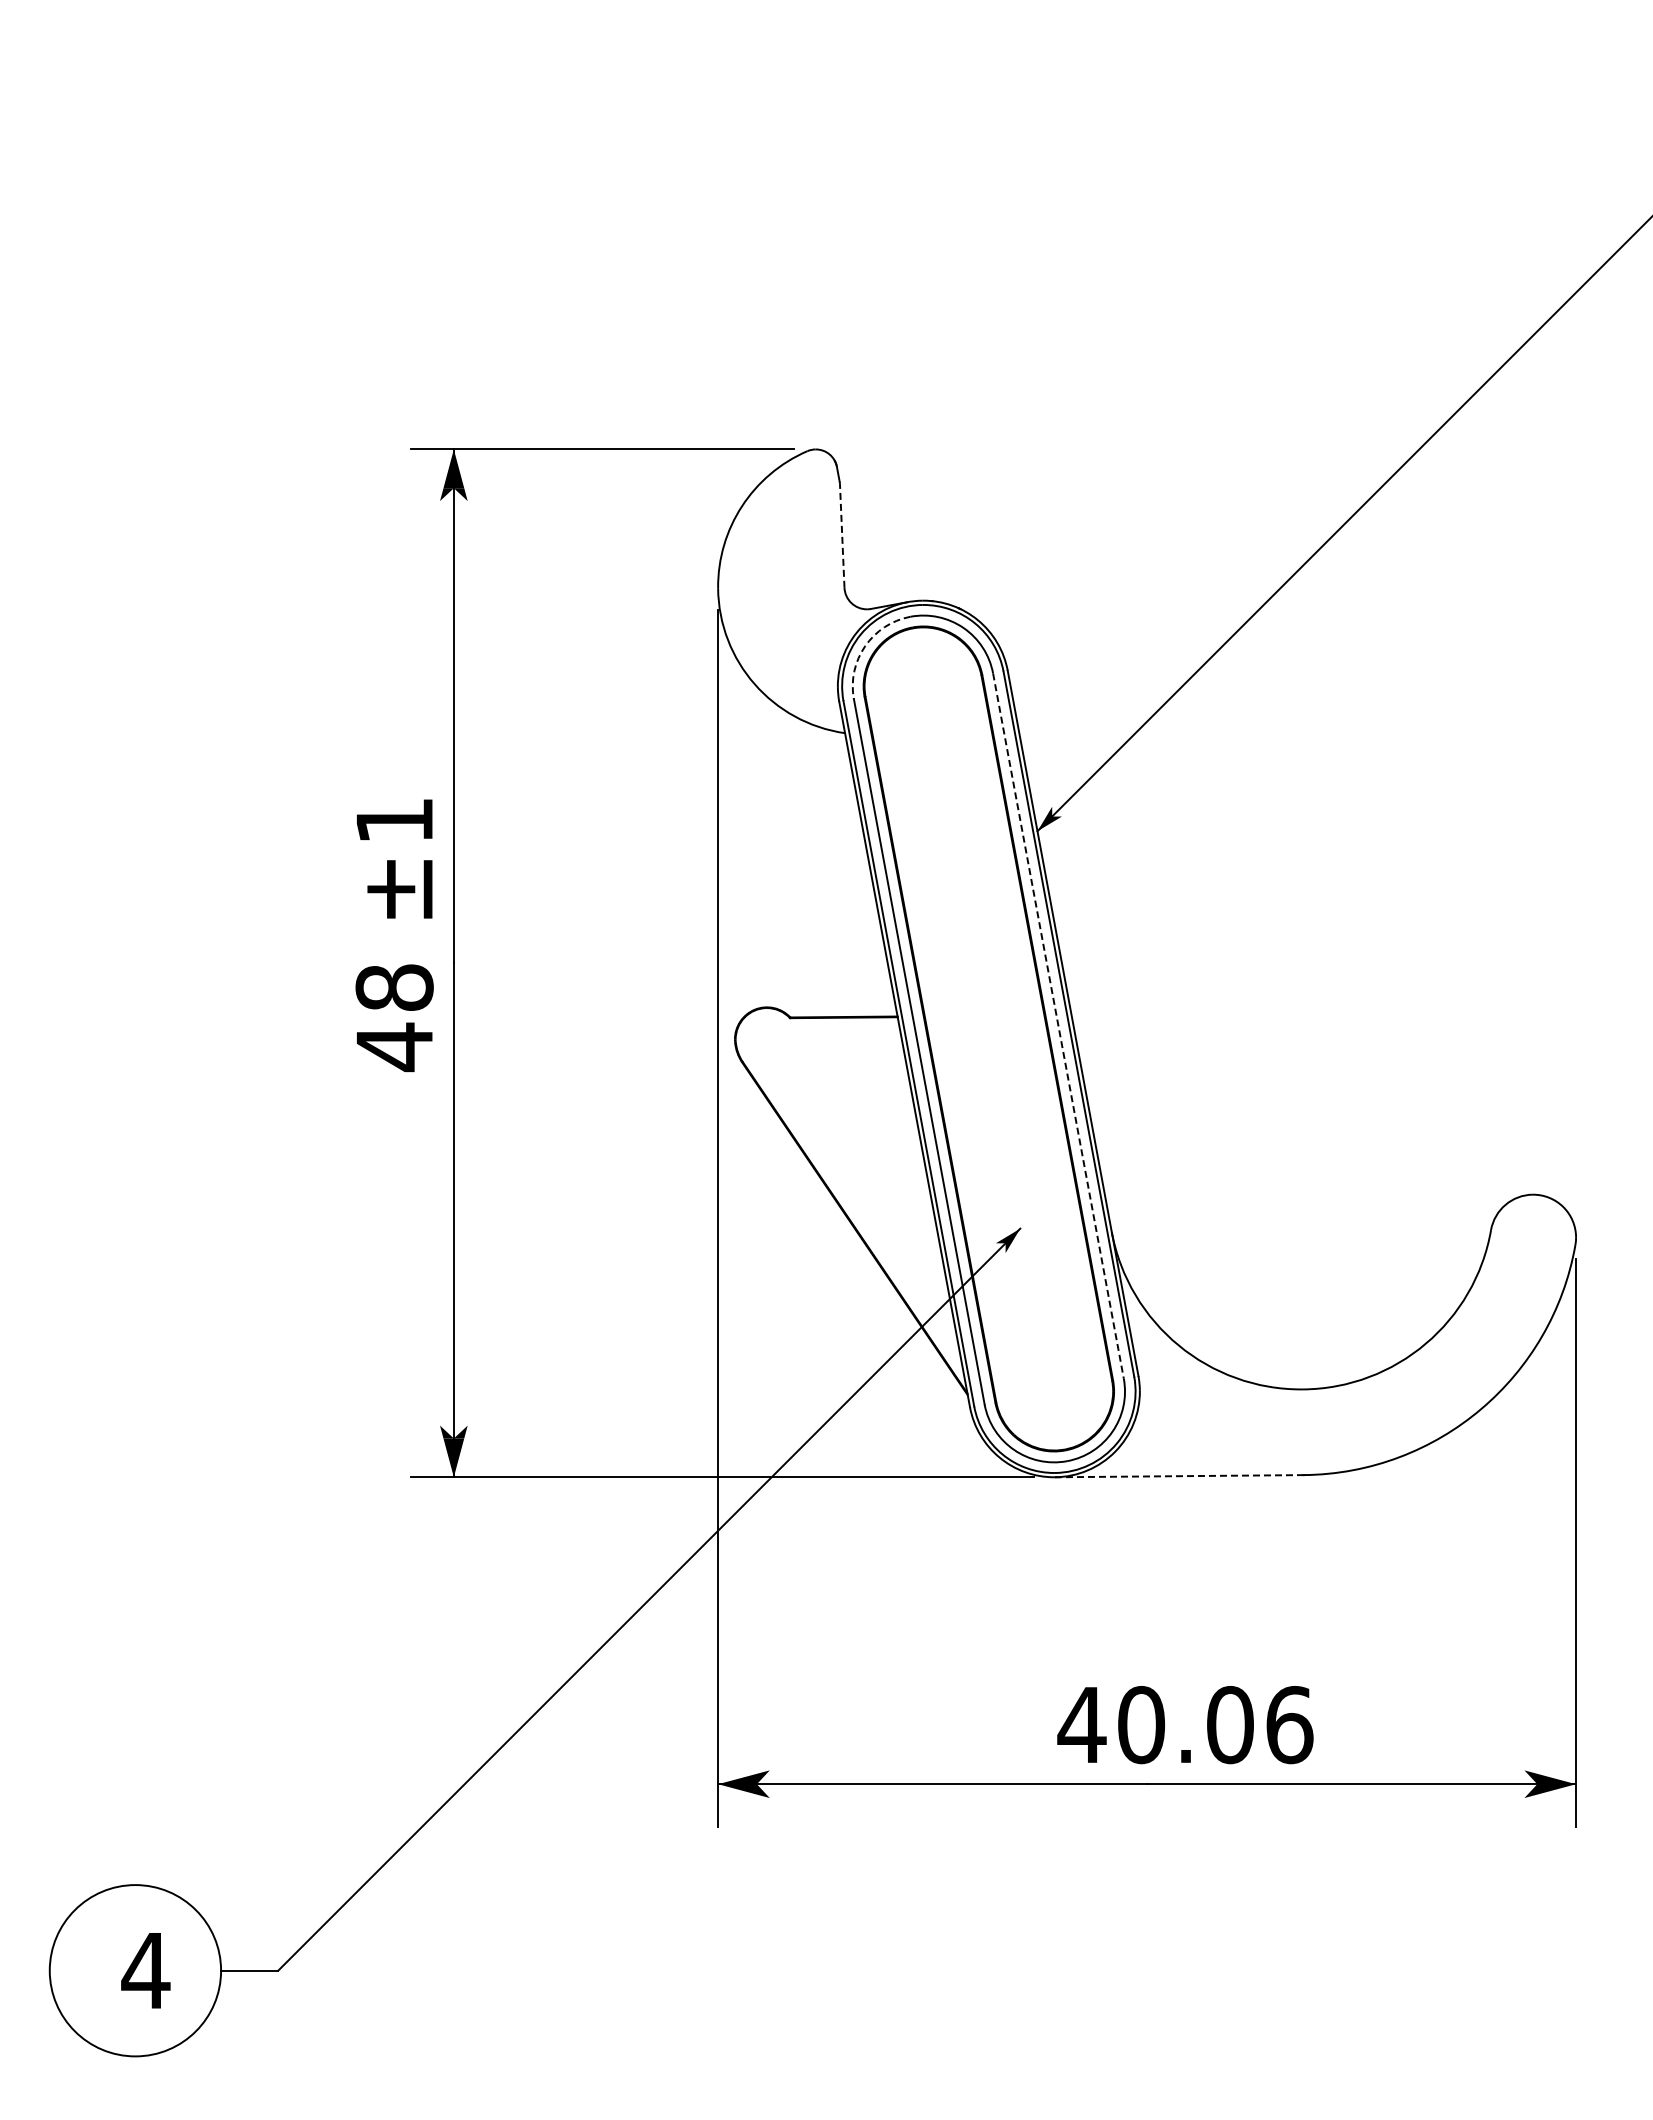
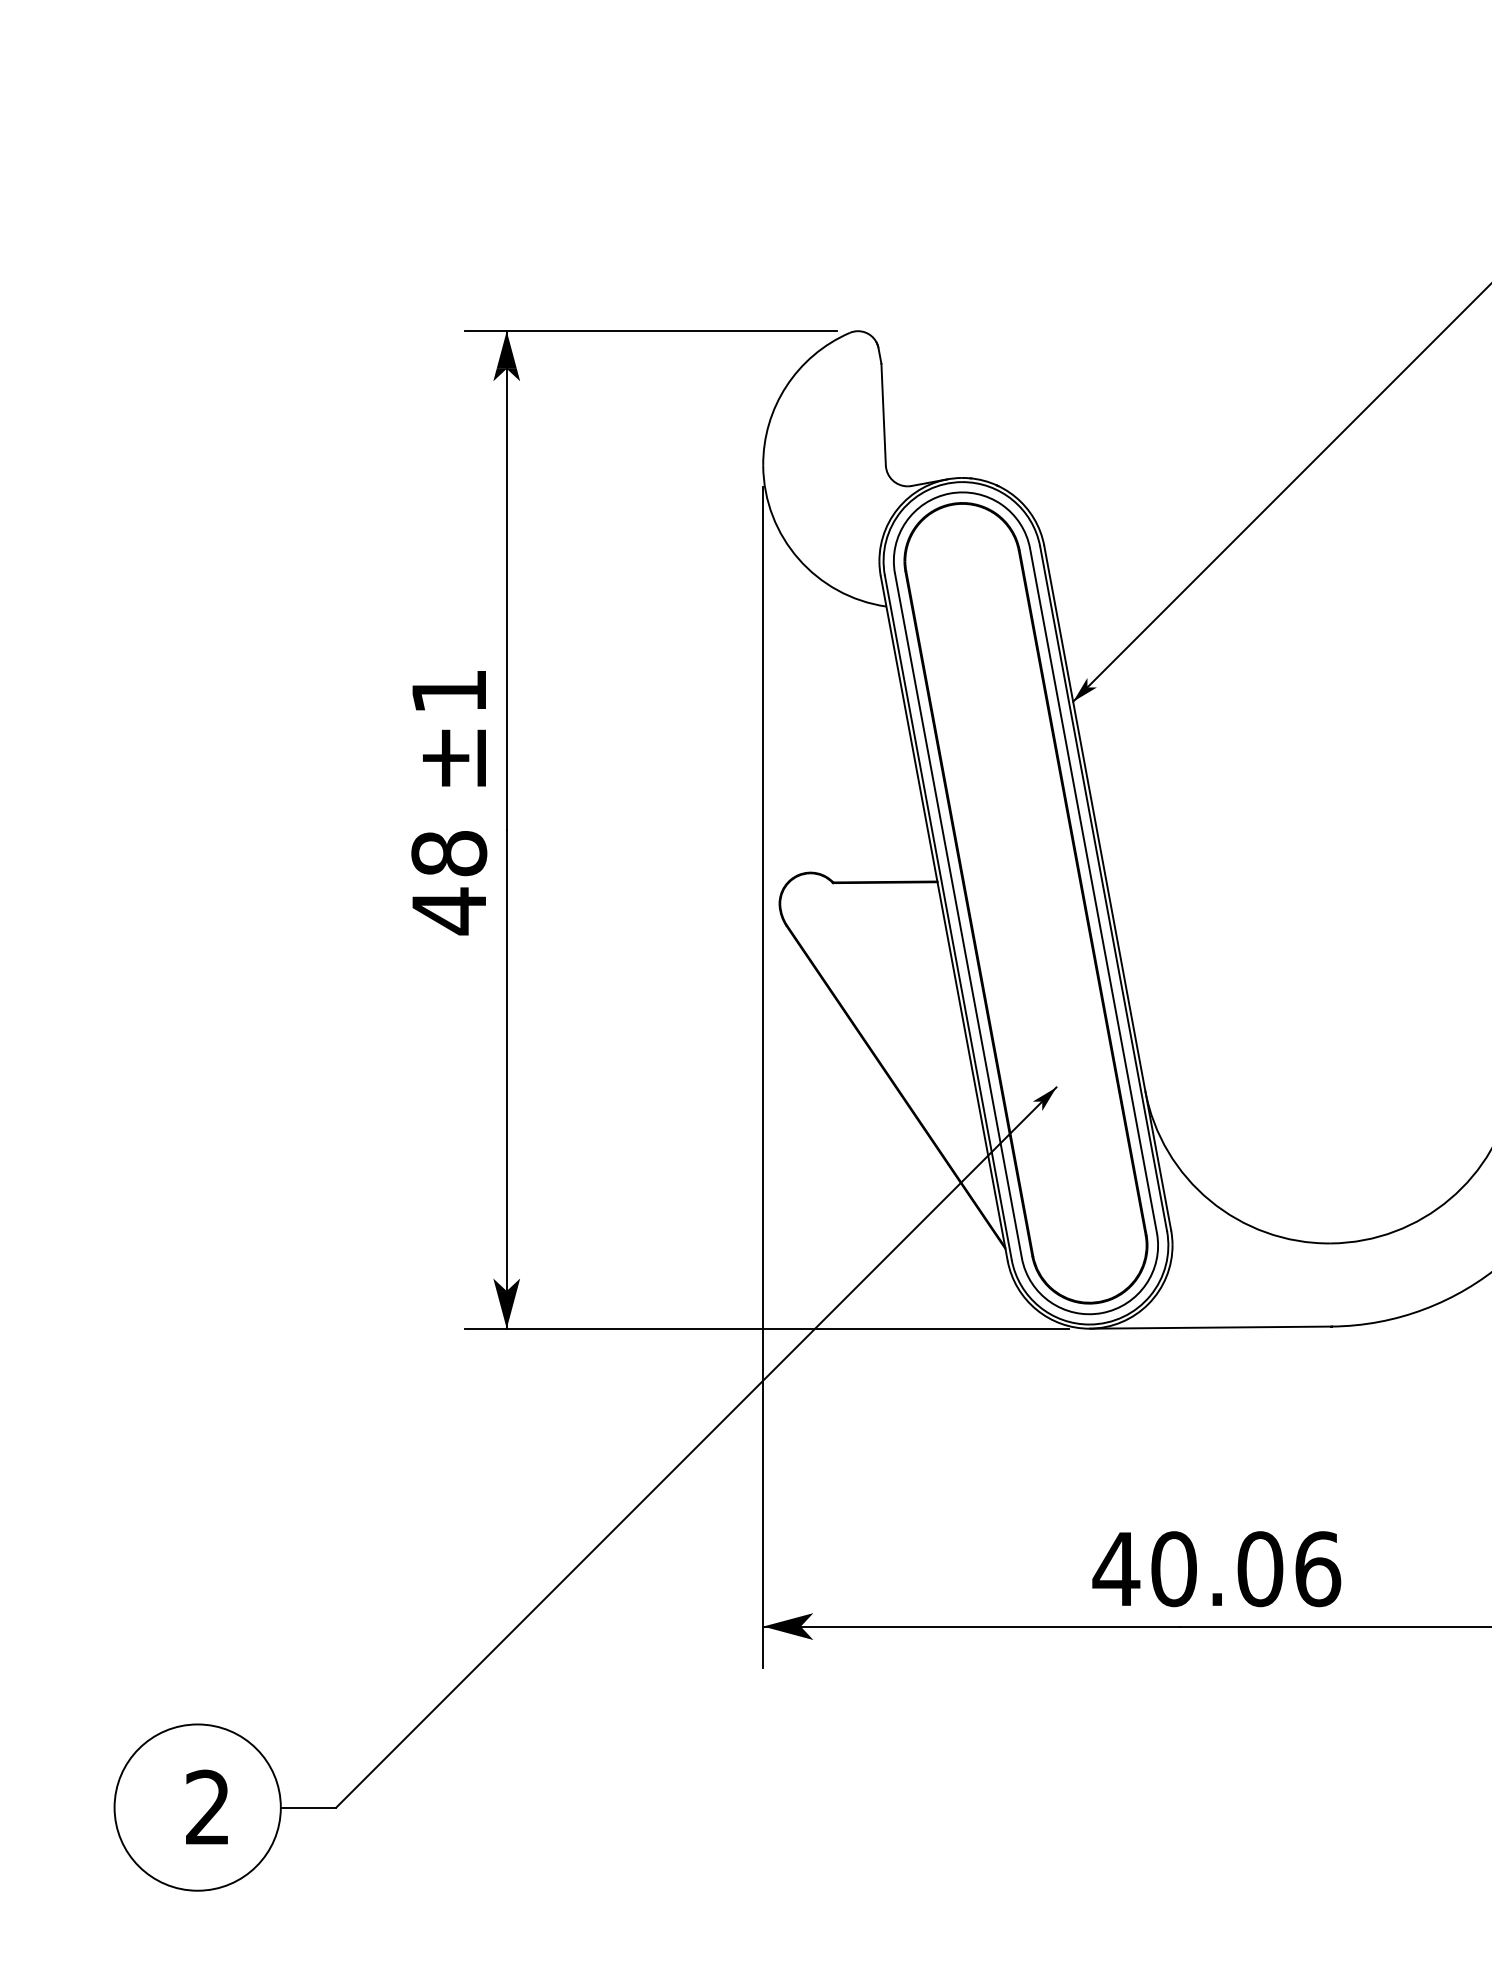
line: (842, 535) -> (883, 414), dashed -> solid
arc: (865, 646) -> (906, 522), dashed -> solid
line: (1058, 1026) -> (1093, 891), dashed -> solid
line: (1179, 1476) -> (1210, 1327), dashed -> solid
text: (145, 1969) -> (207, 1806), 4 -> 2

